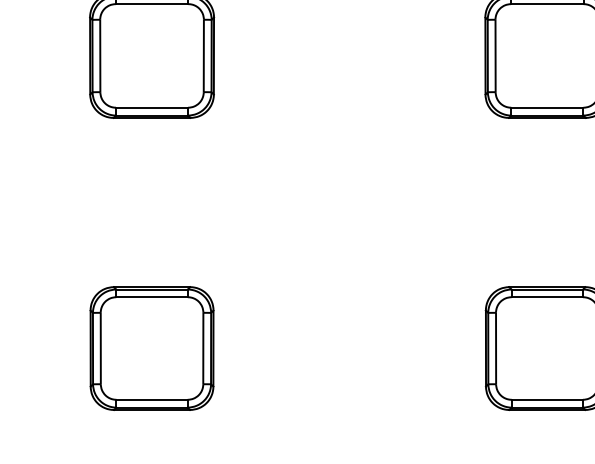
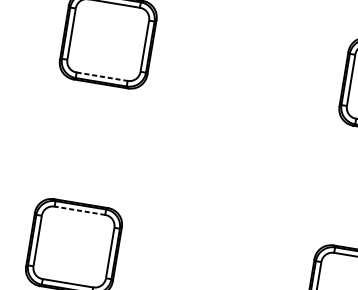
line: (152, 107) -> (102, 76), solid -> dashed
line: (152, 297) -> (80, 211), solid -> dashed

